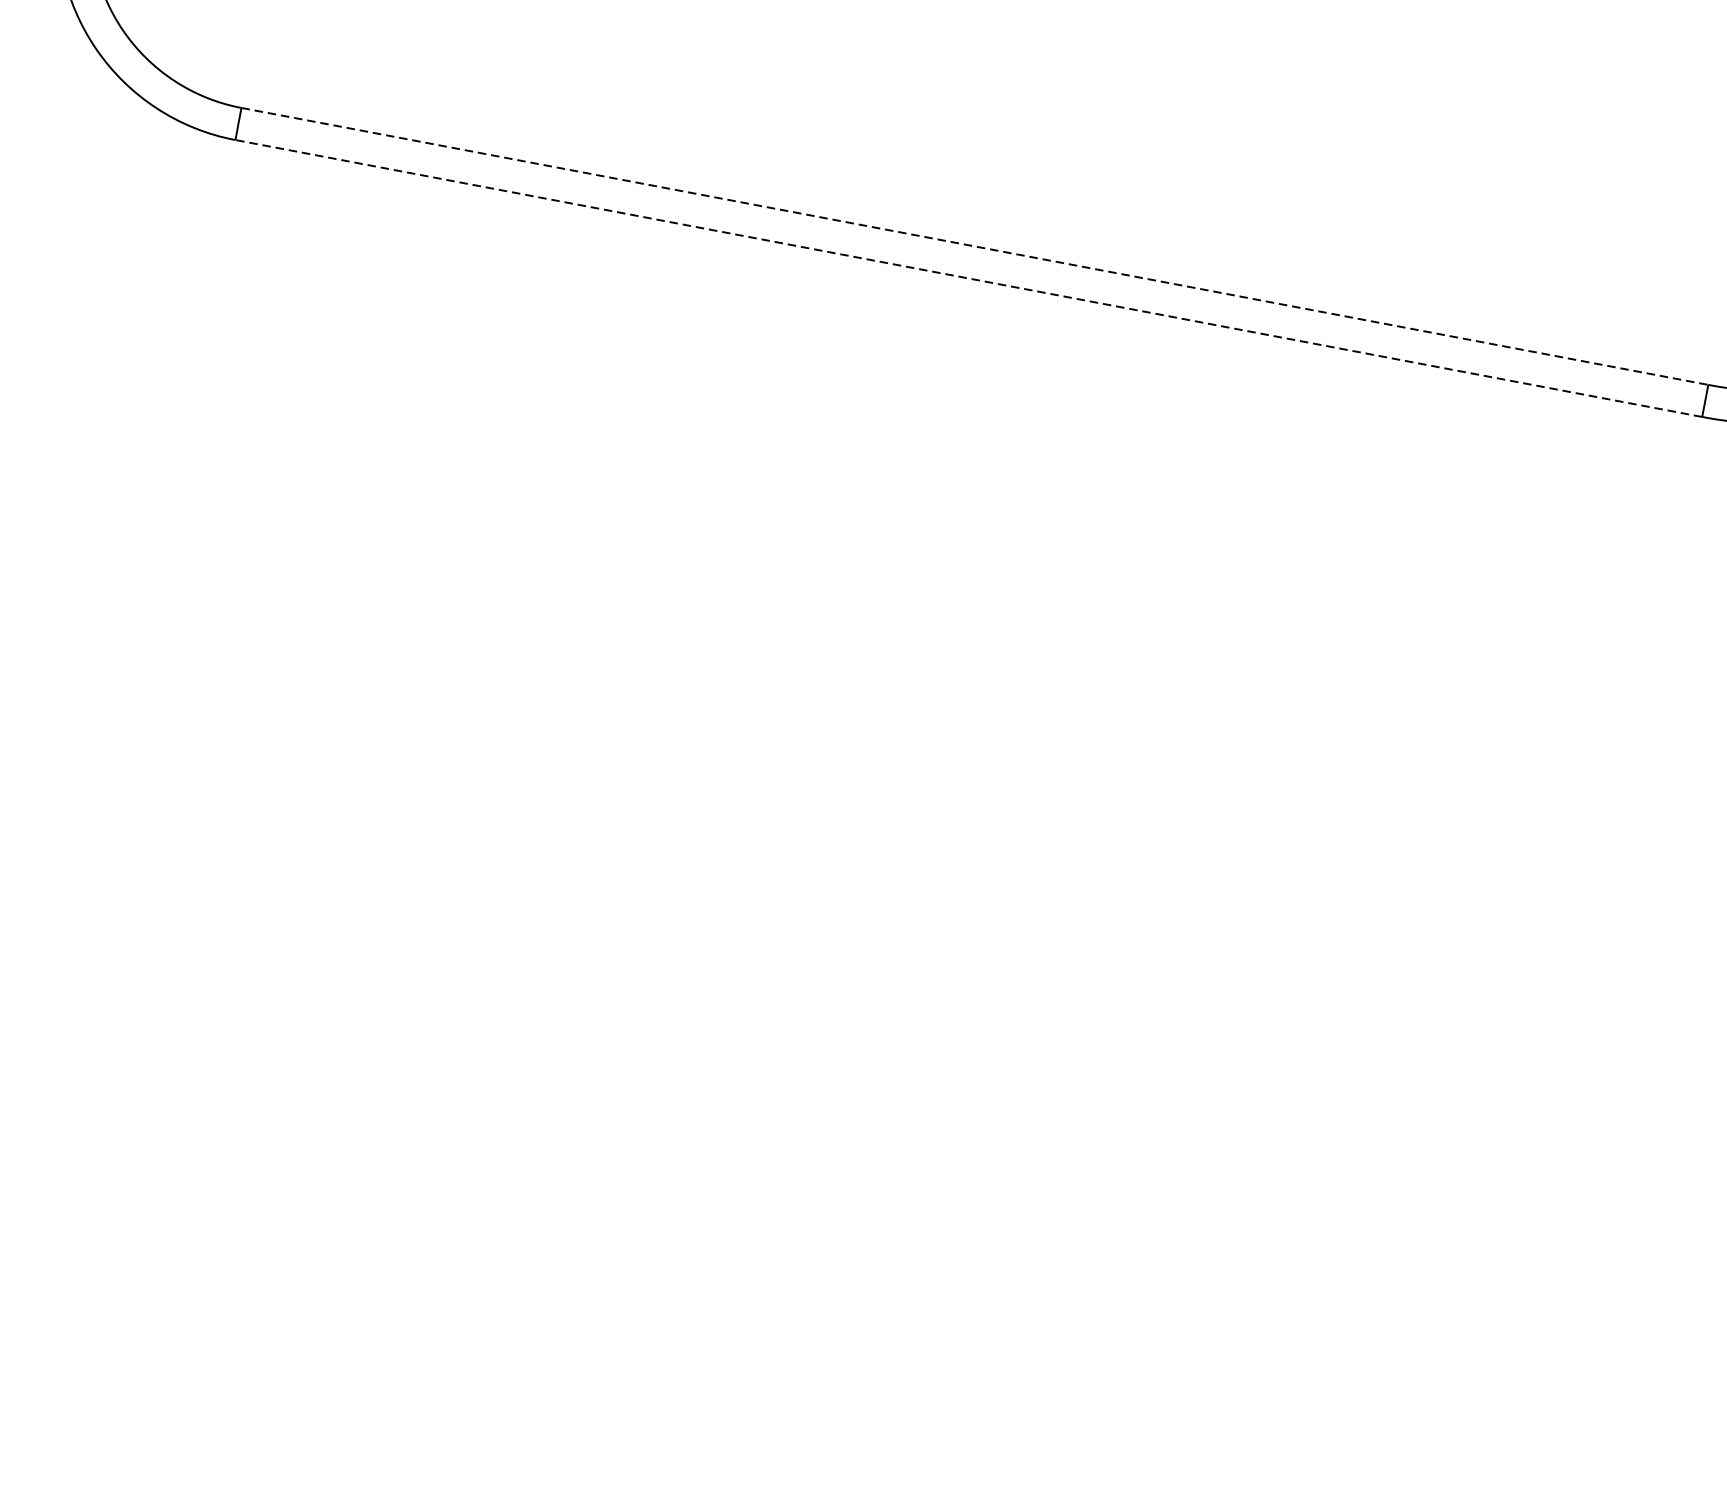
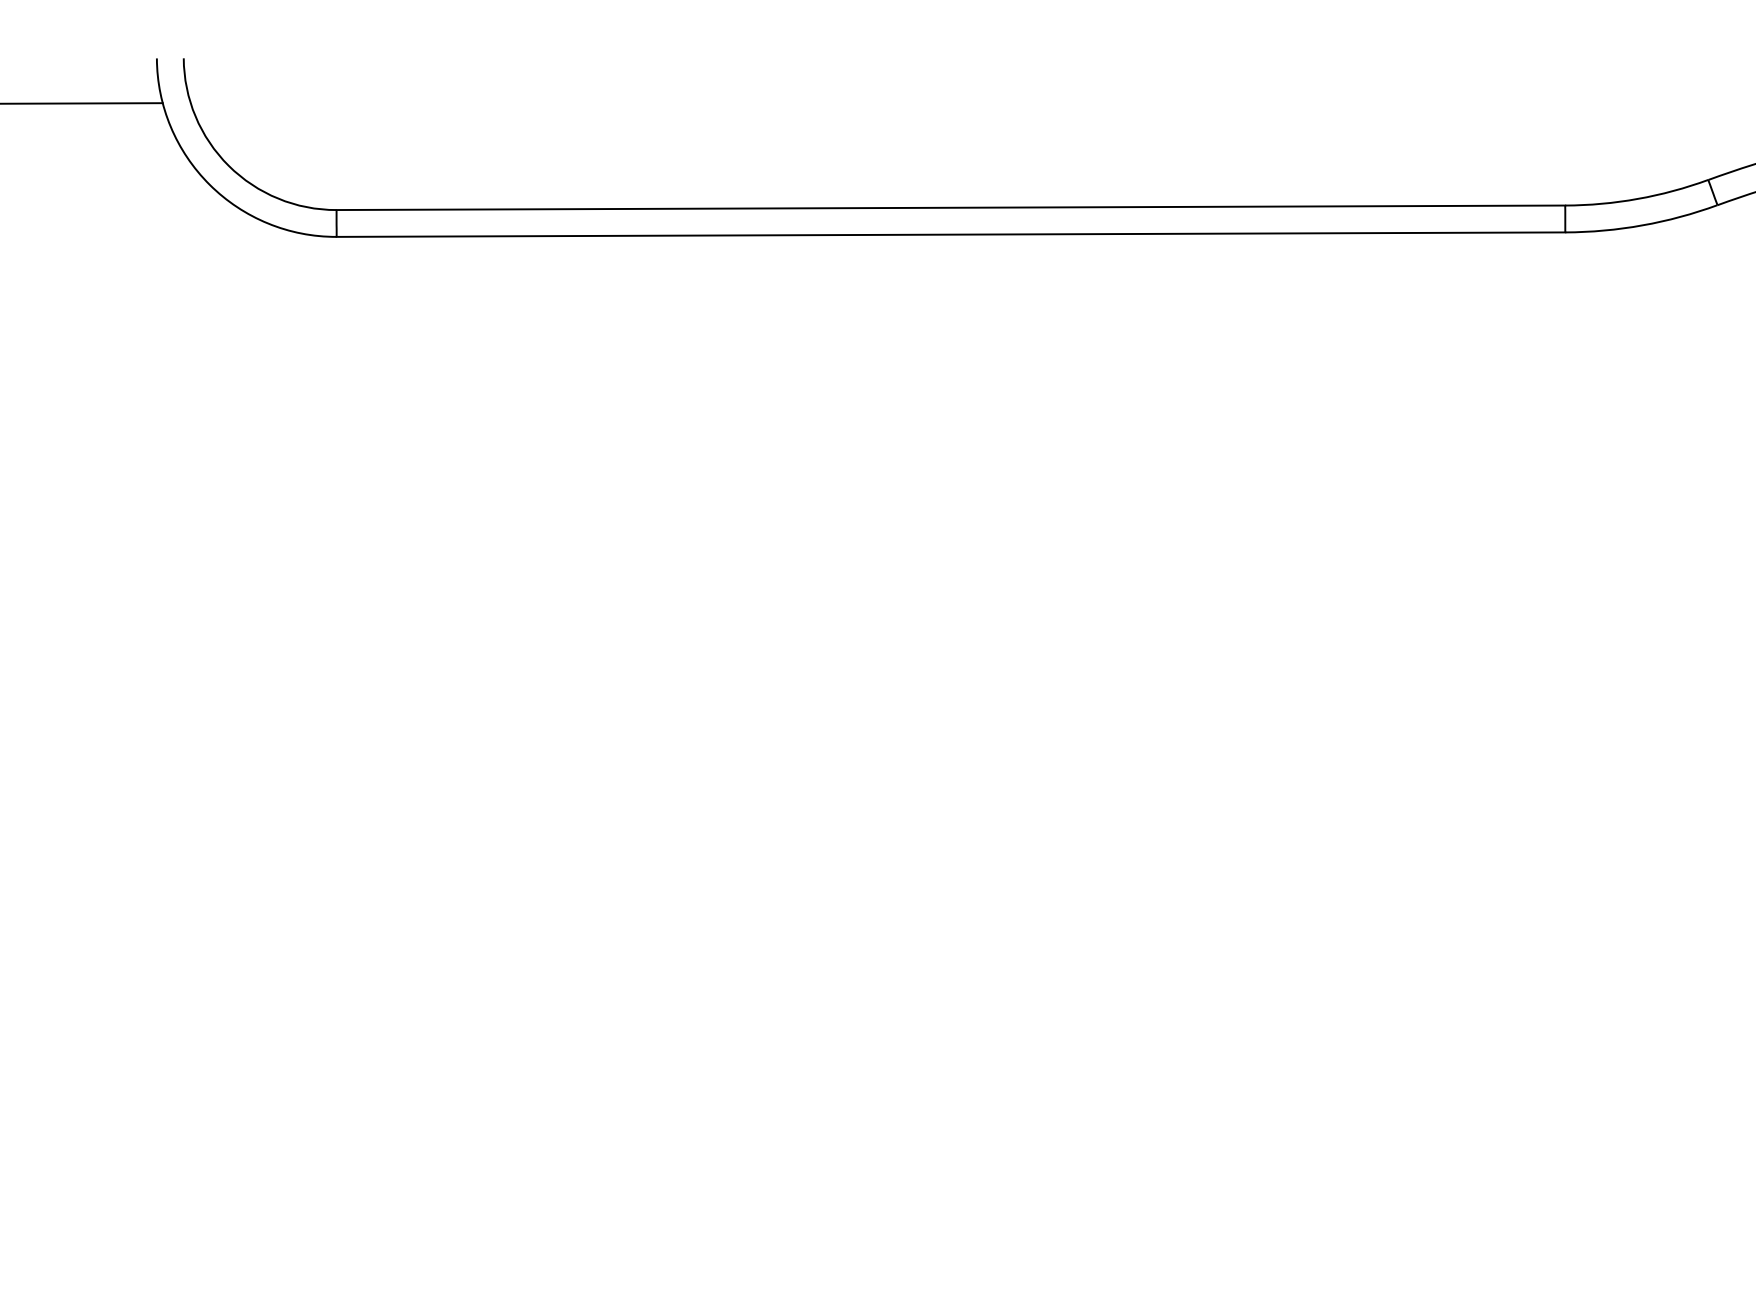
line: (975, 246) -> (951, 207), dashed -> solid
line: (968, 278) -> (950, 234), dashed -> solid

